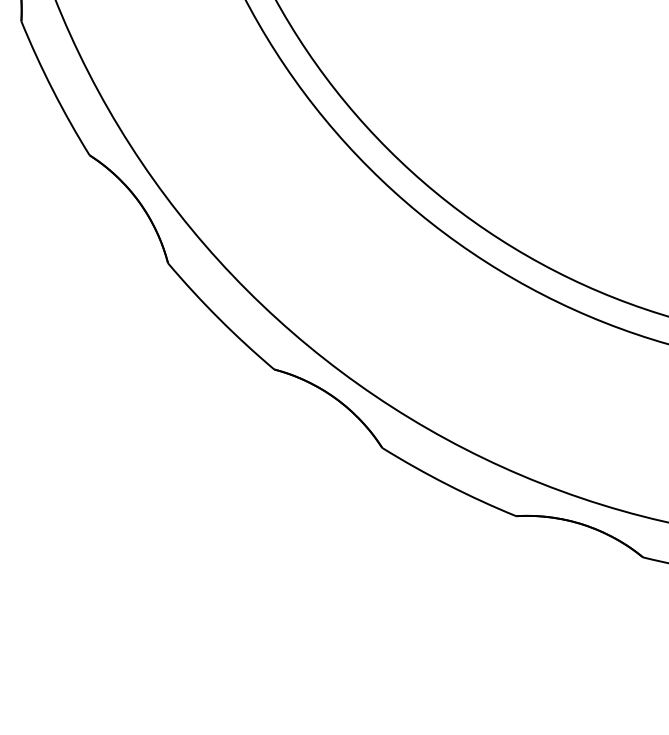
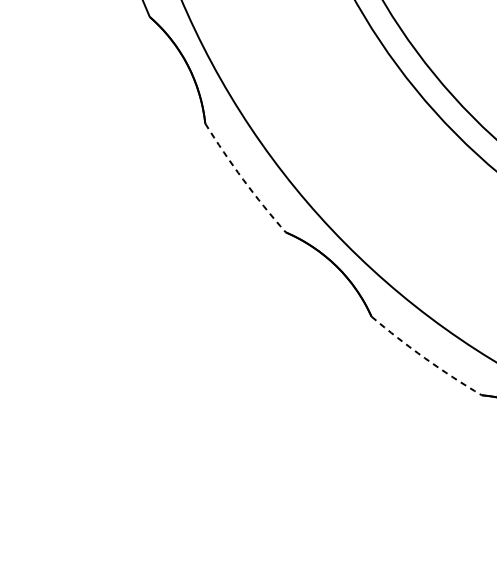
arc: (218, 318) -> (242, 179), solid -> dashed
arc: (447, 484) -> (424, 357), solid -> dashed

